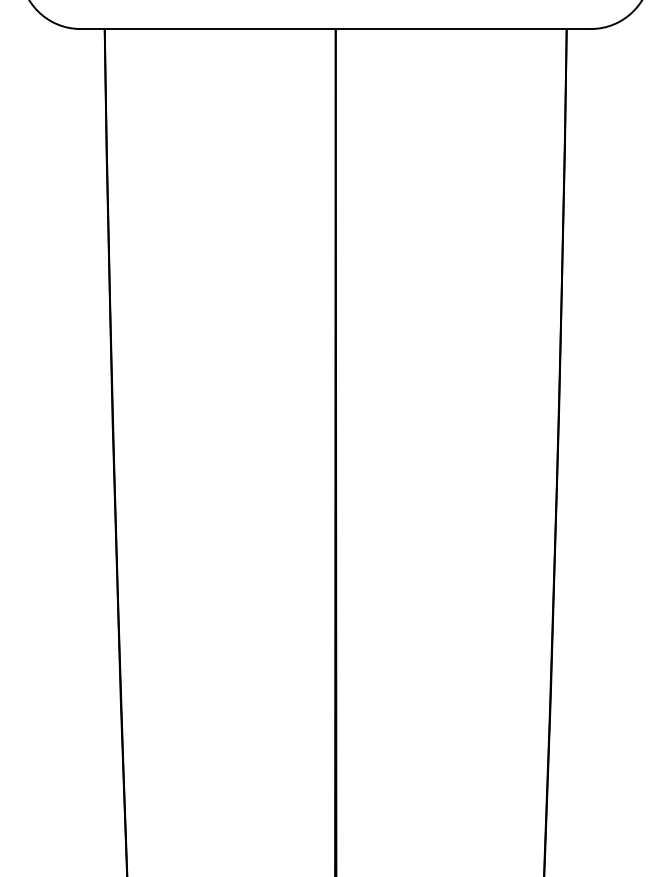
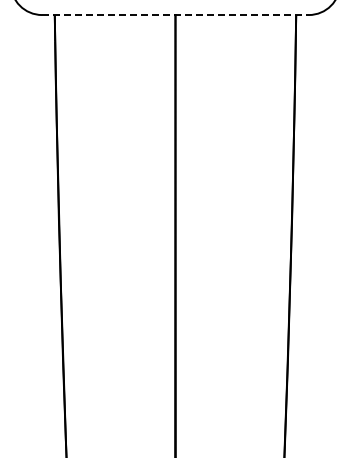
line: (337, 29) -> (176, 15), solid -> dashed

